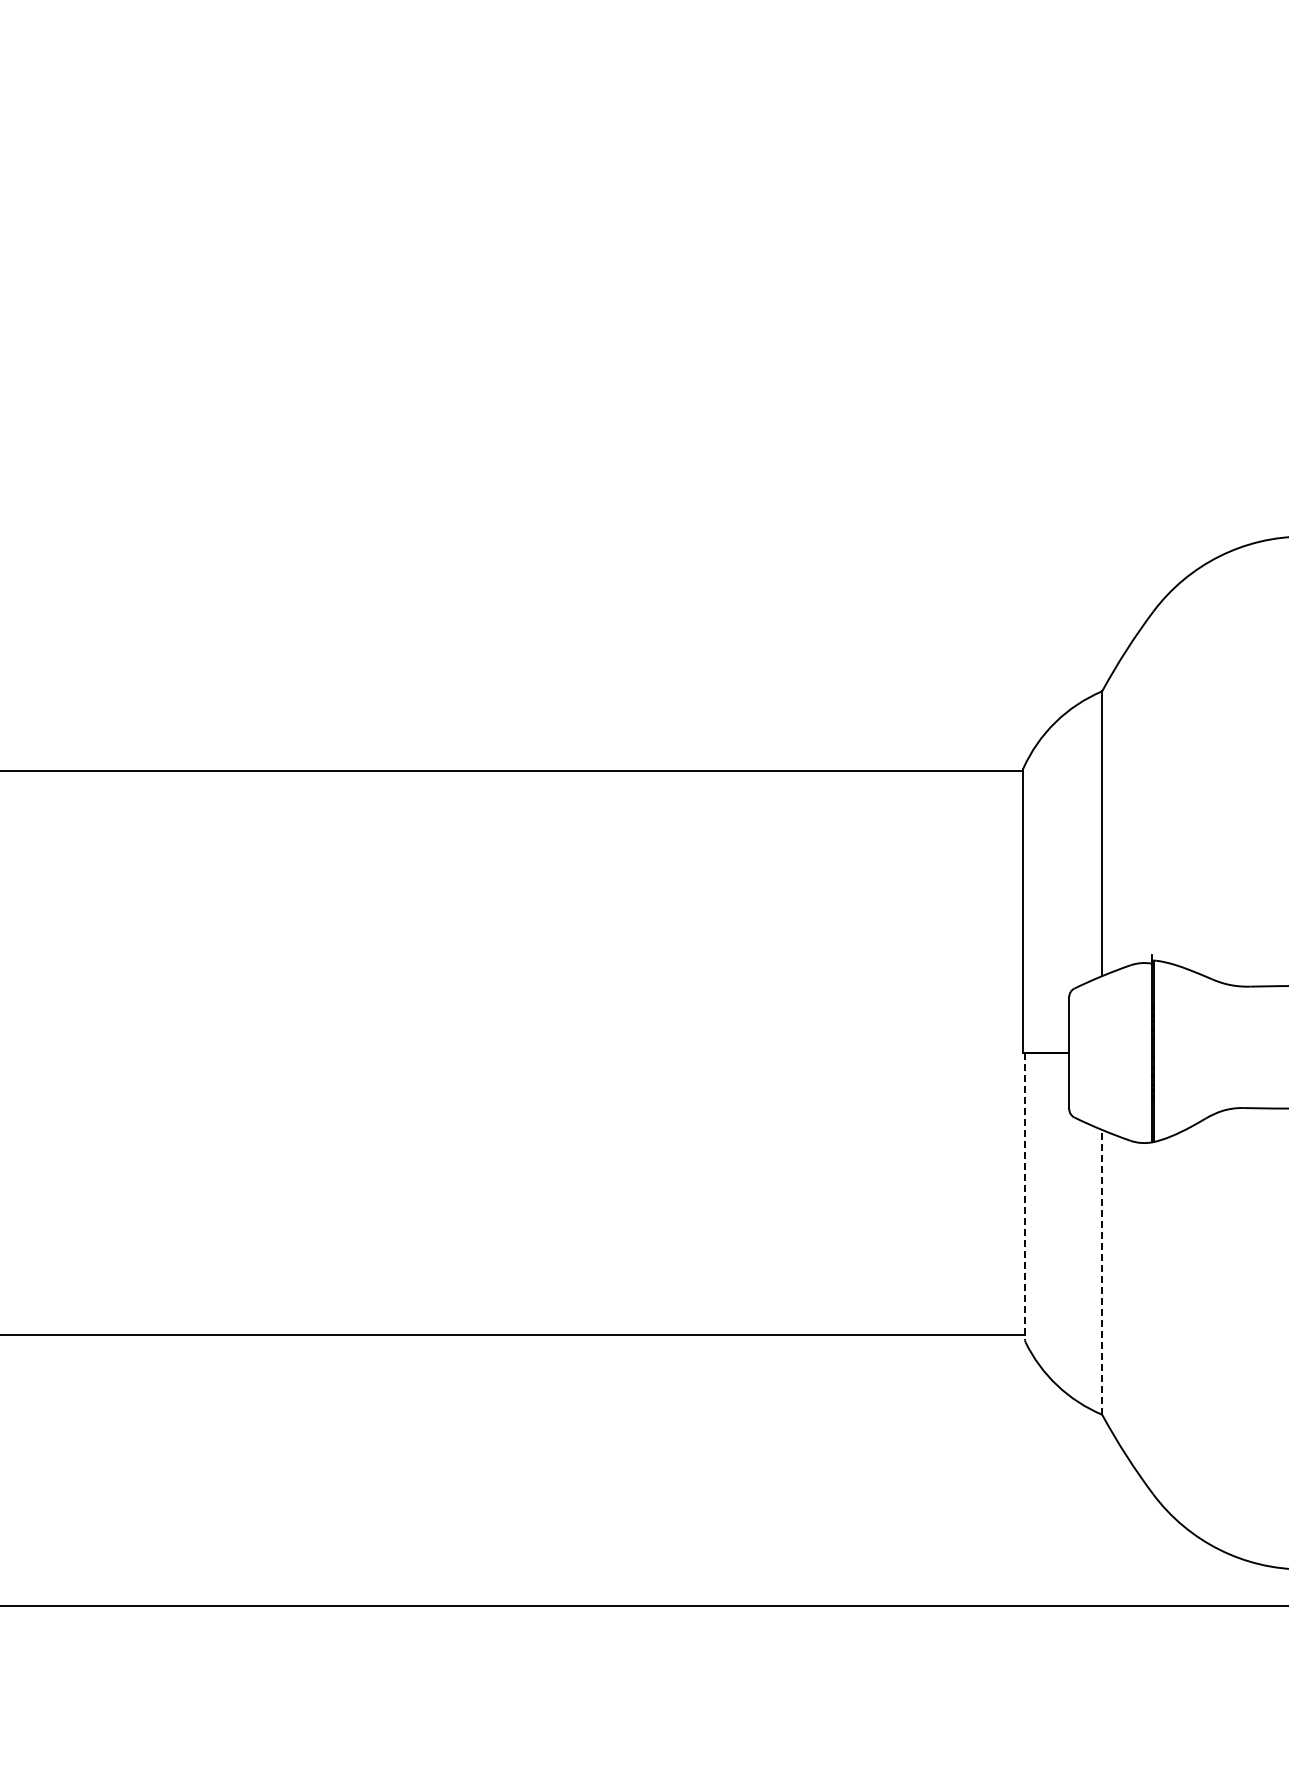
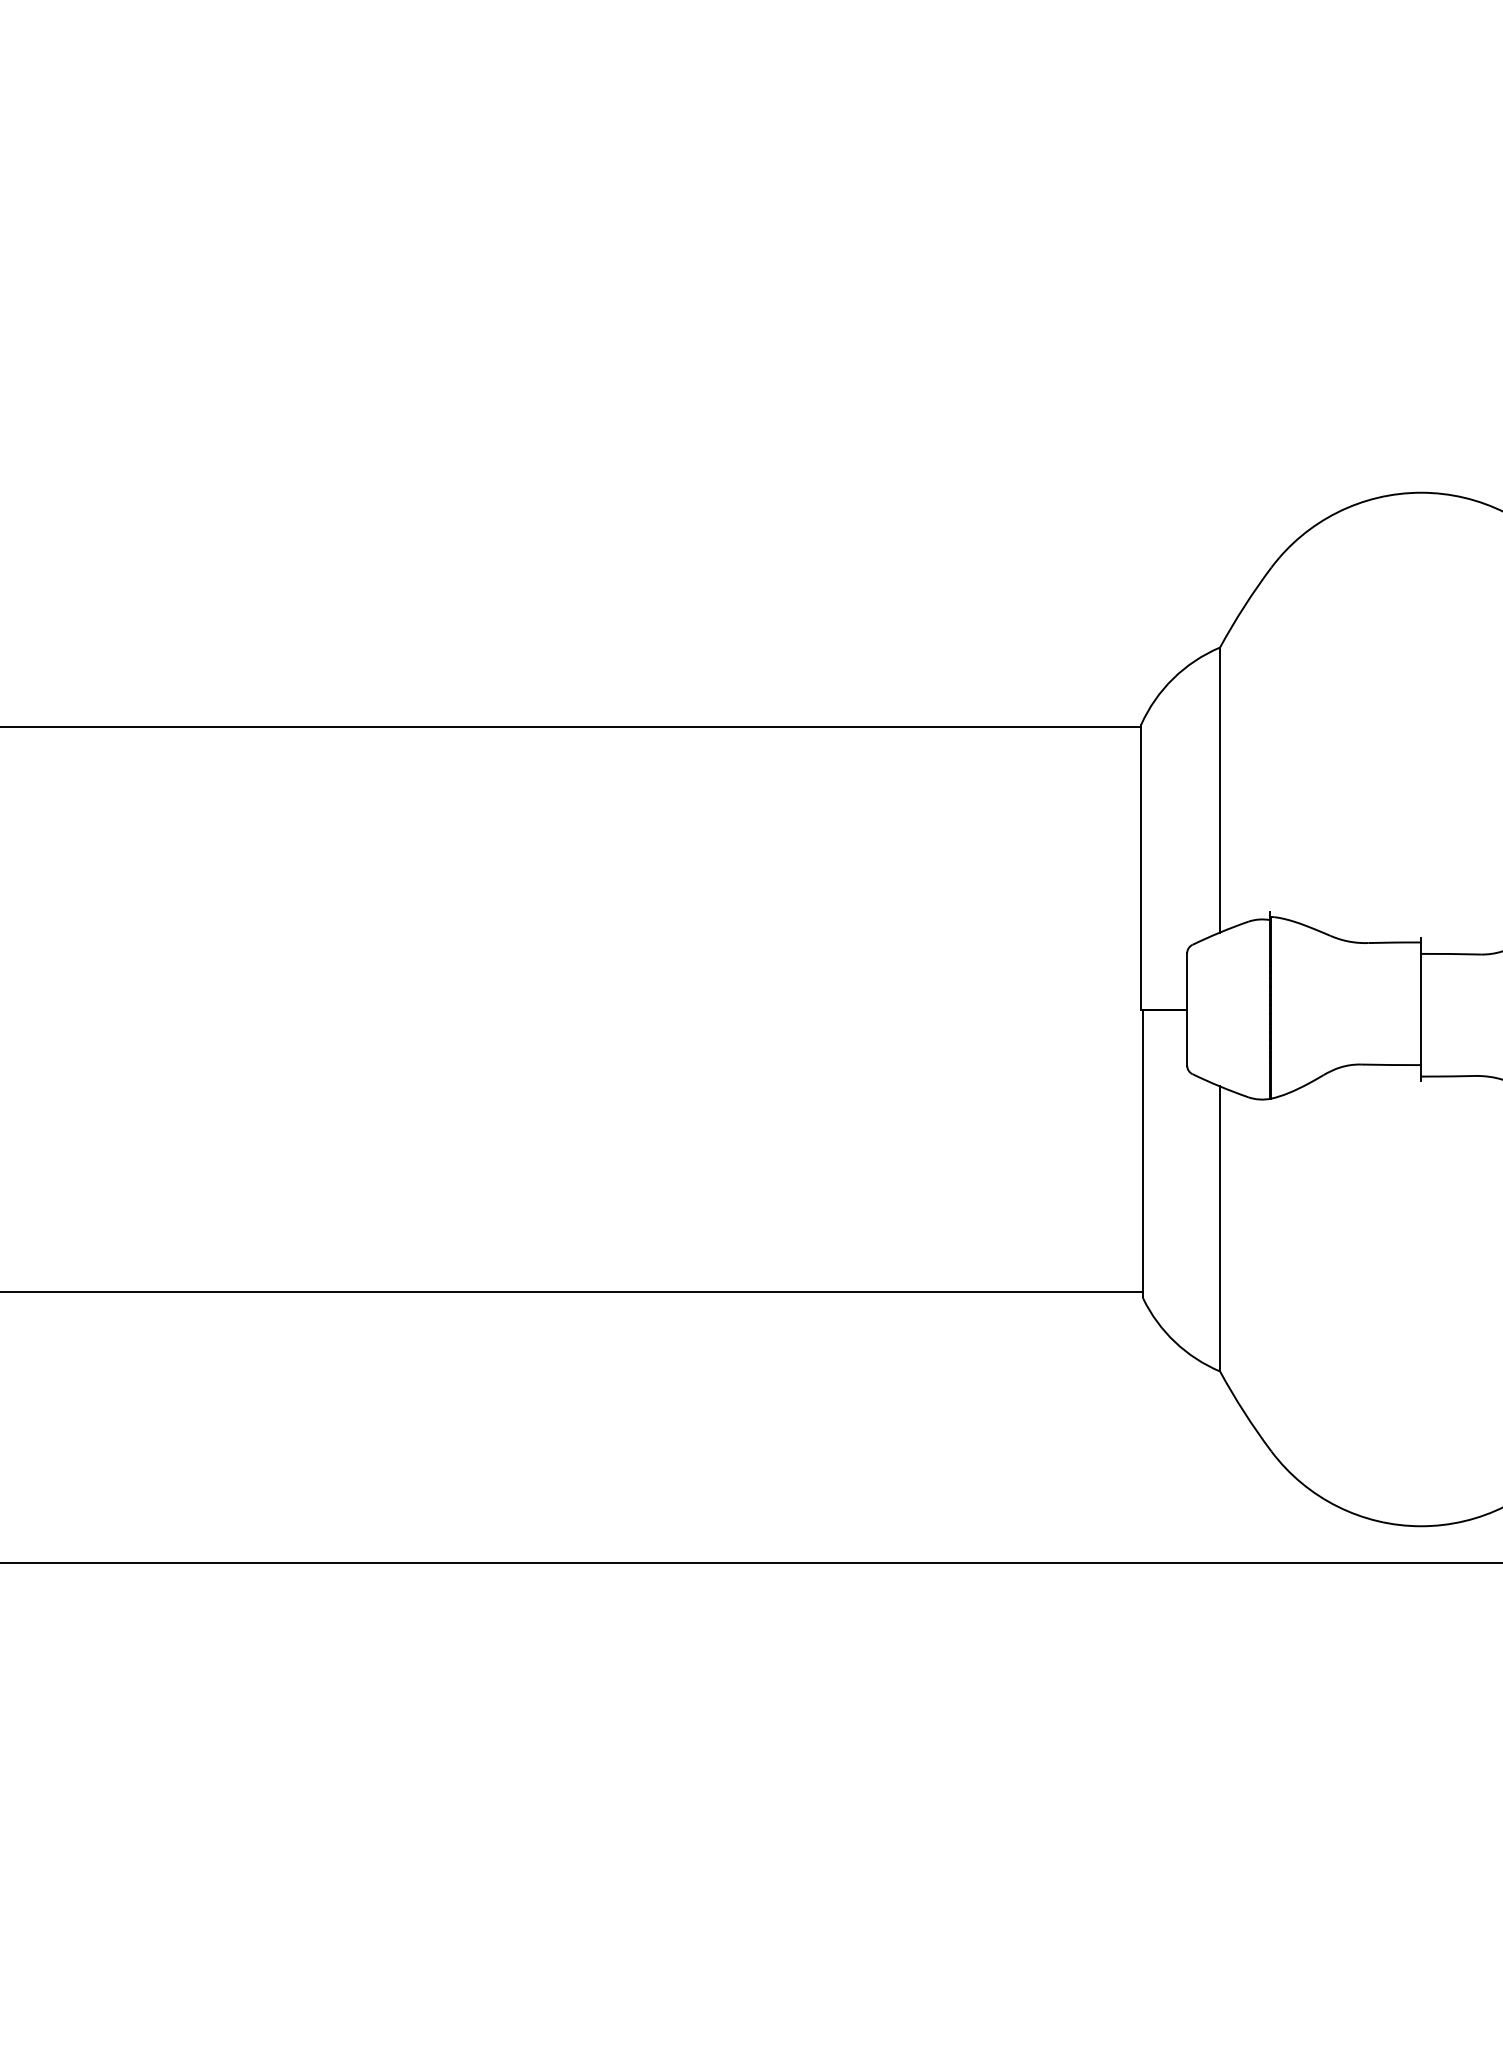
line: (1024, 1196) -> (1142, 1153), dashed -> solid
line: (1102, 1271) -> (1220, 1228), dashed -> solid

